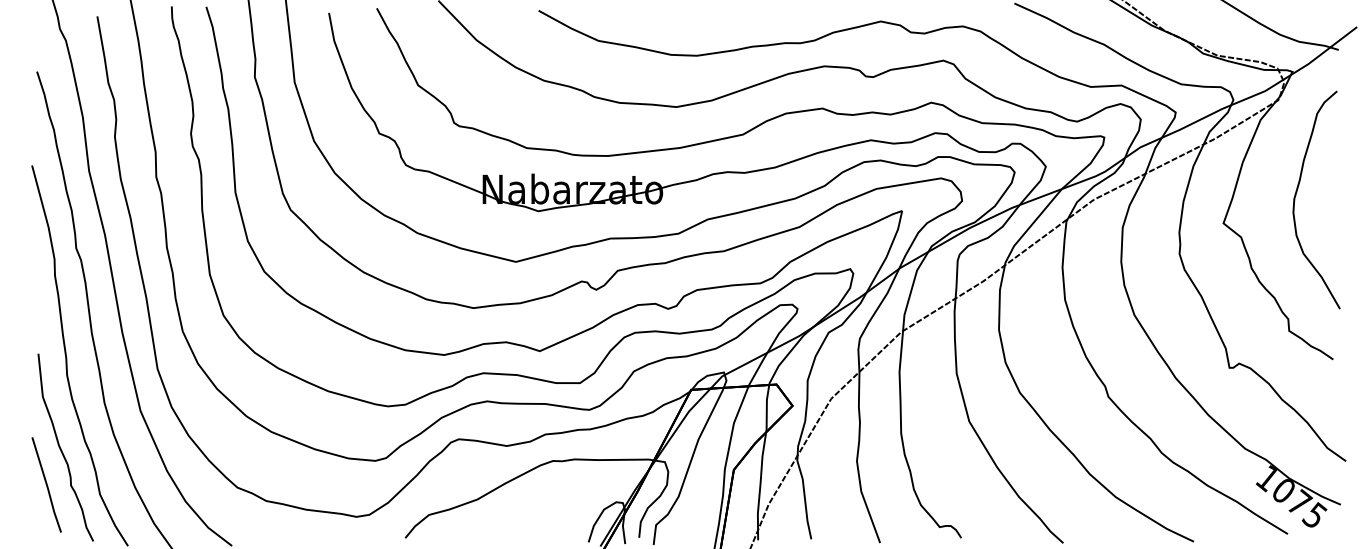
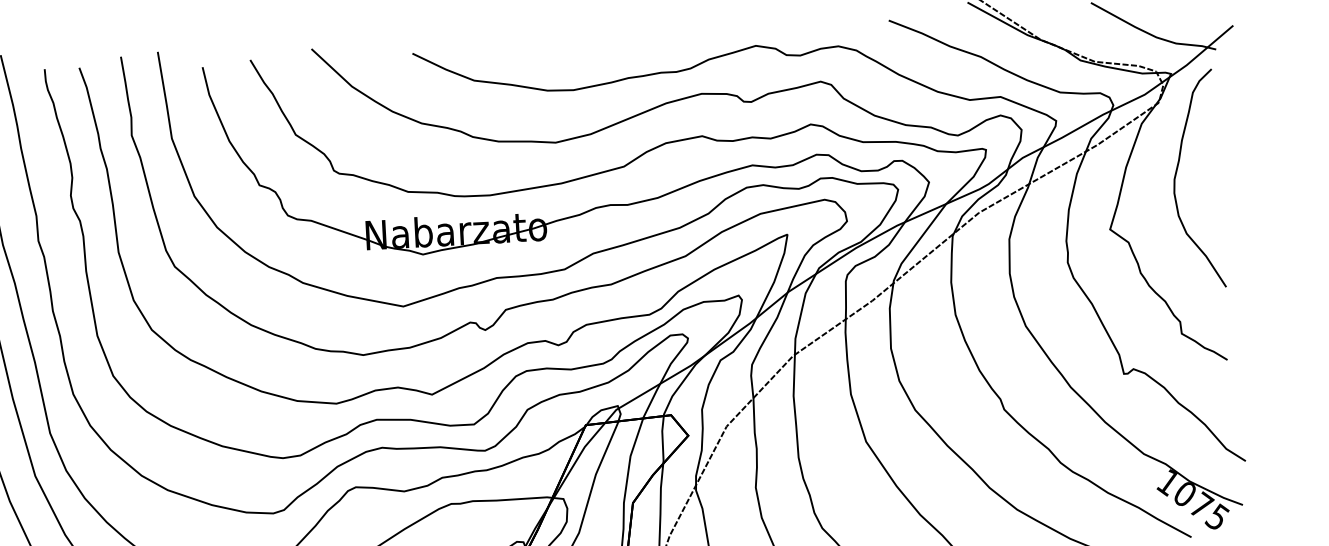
curve: (1297, 192) -> (1177, 172), moved

